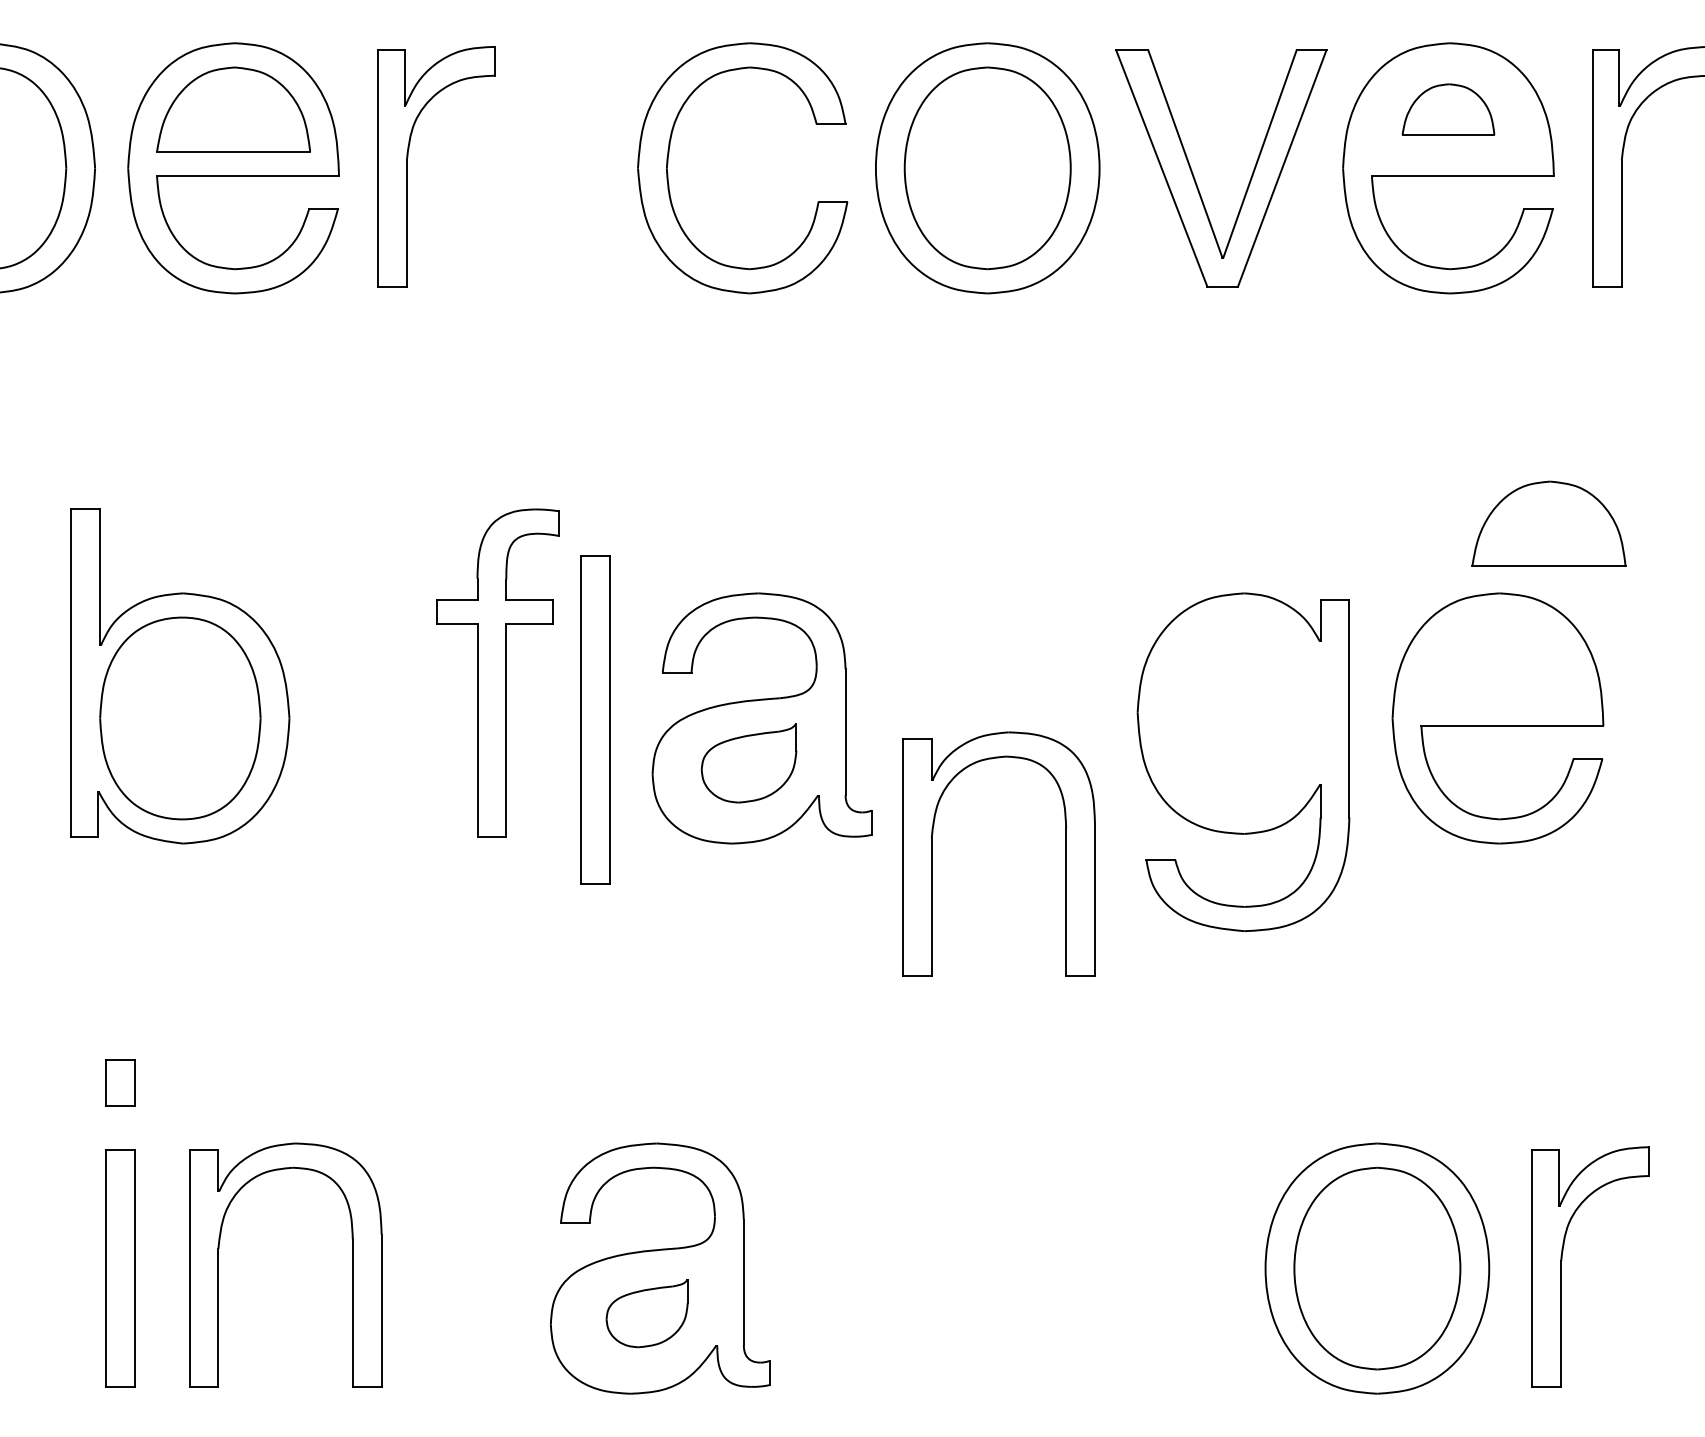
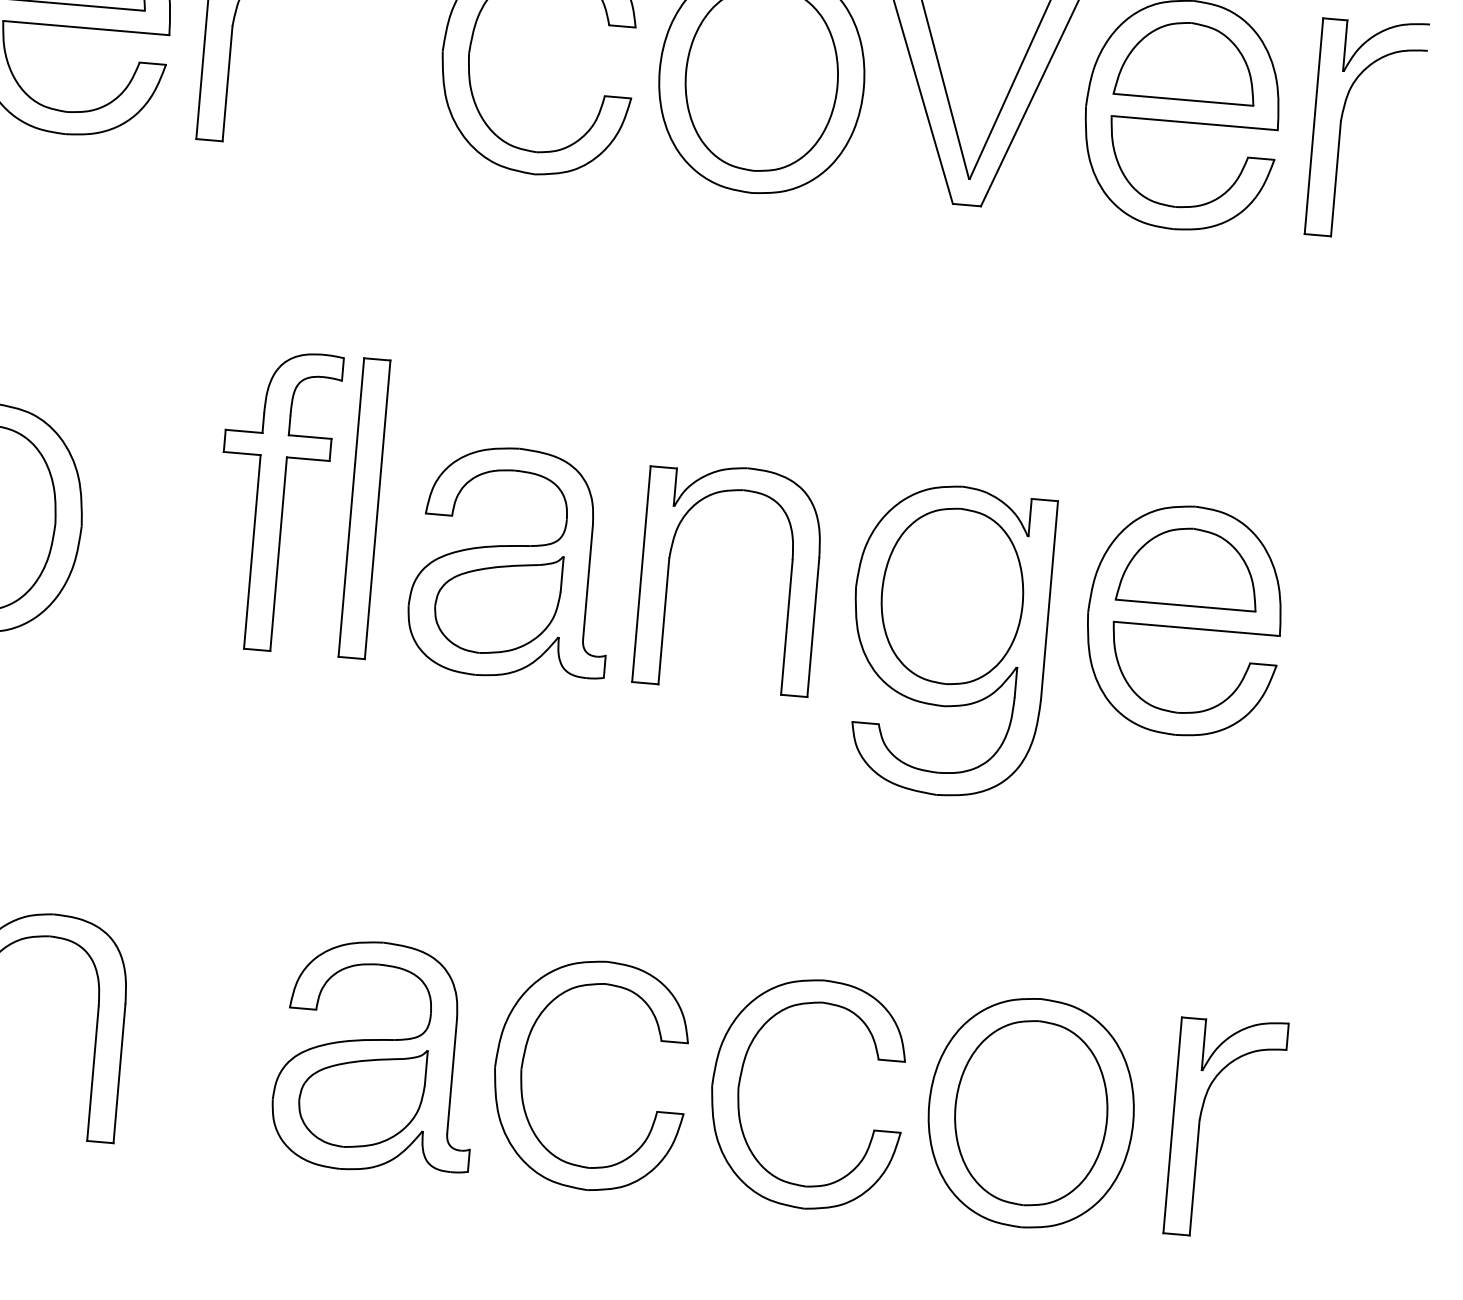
part: (1448, 109) -> (1186, 61), size x1.67
part: (1548, 523) -> (1188, 566), moved
part: (1243, 713) -> (952, 596), added
part: (595, 719) -> (364, 508), moved
part: (748, 763) -> (497, 603), size x1.43
part: (932, 853) -> (668, 572), moved
part: (1058, 1259) -> (741, 1079), added
part: (820, 1260) -> (523, 1062), added
part: (646, 1313) -> (360, 1096), size x1.67

